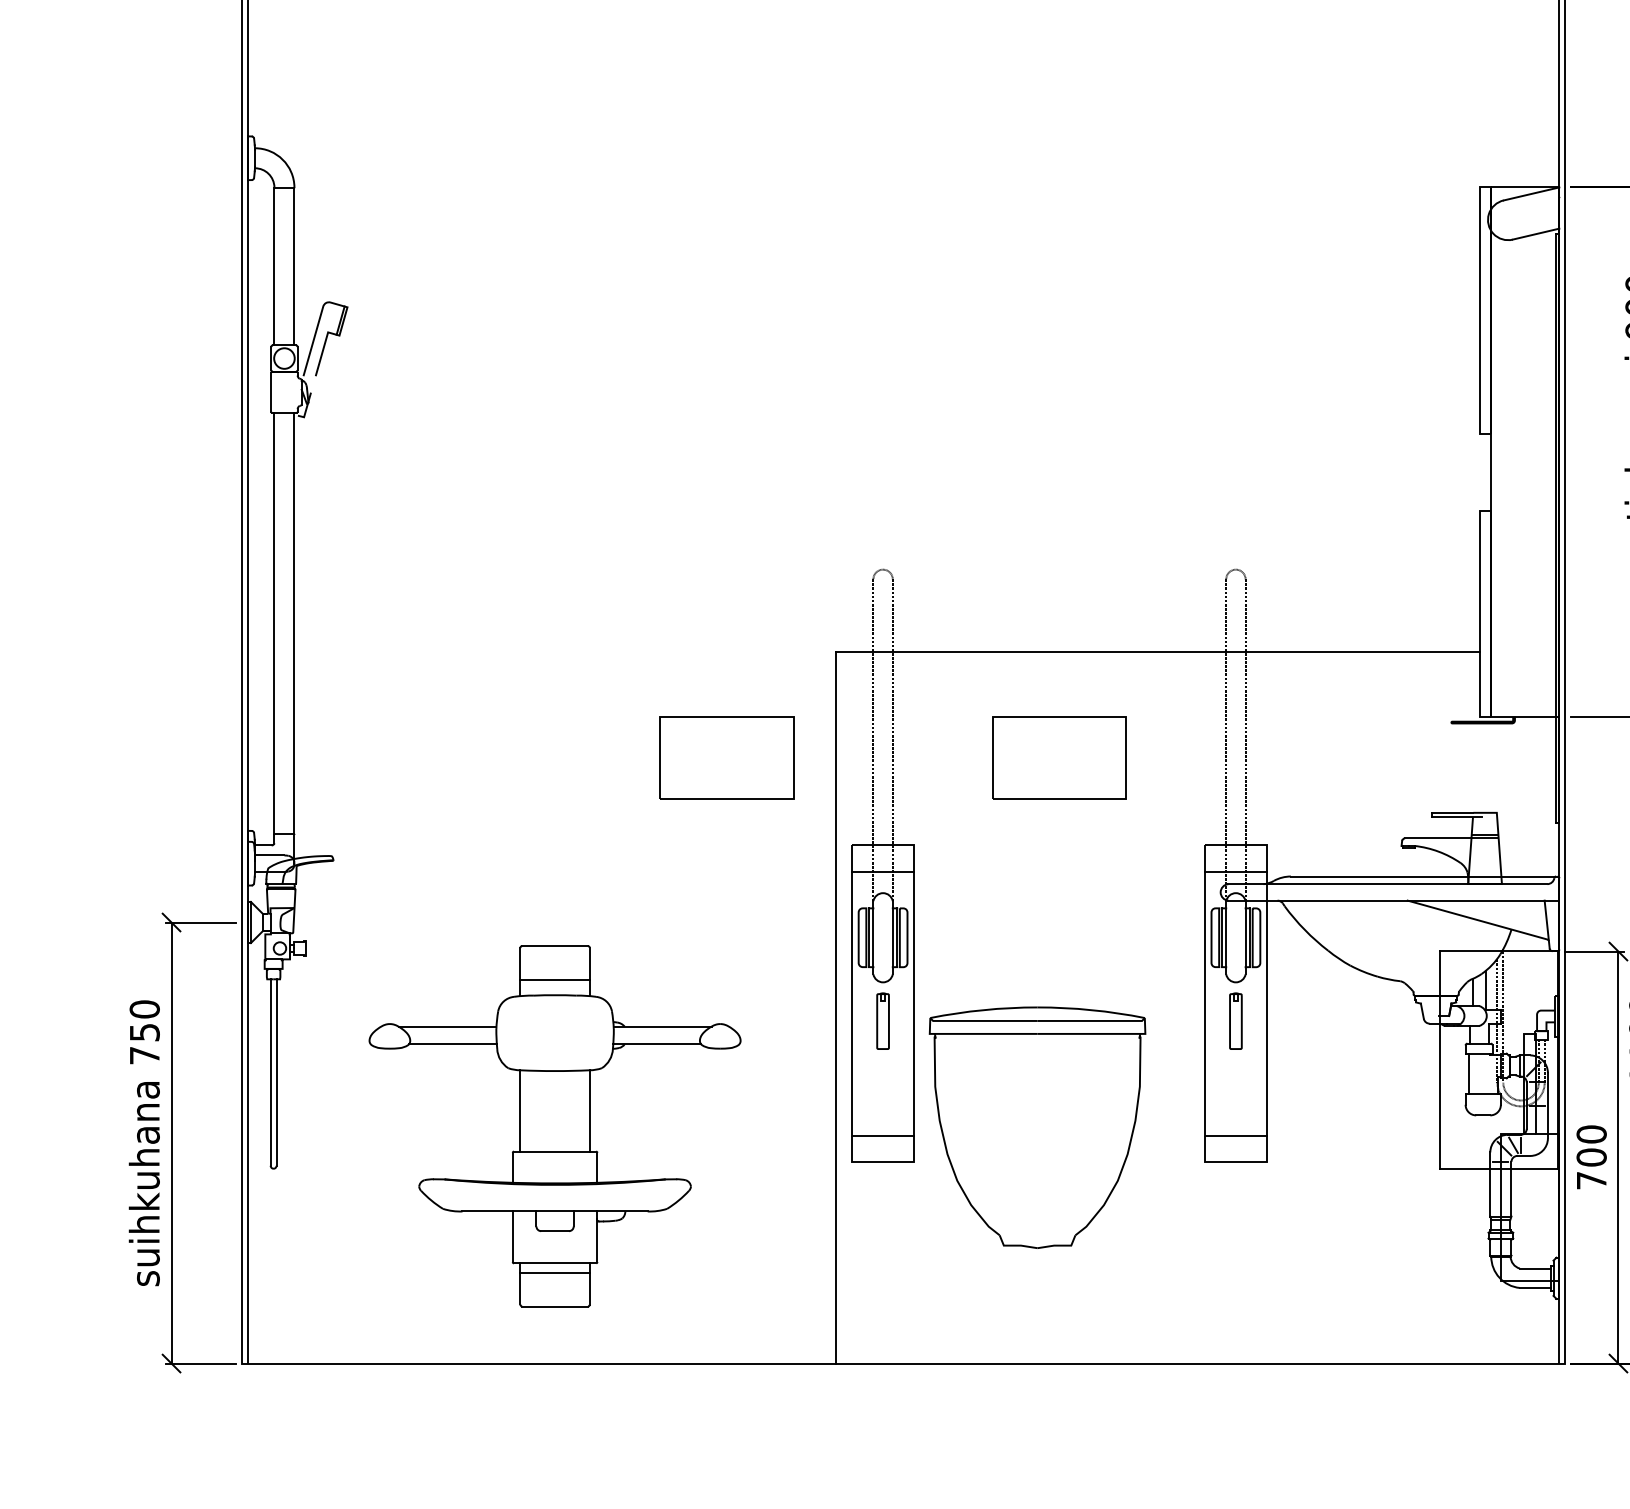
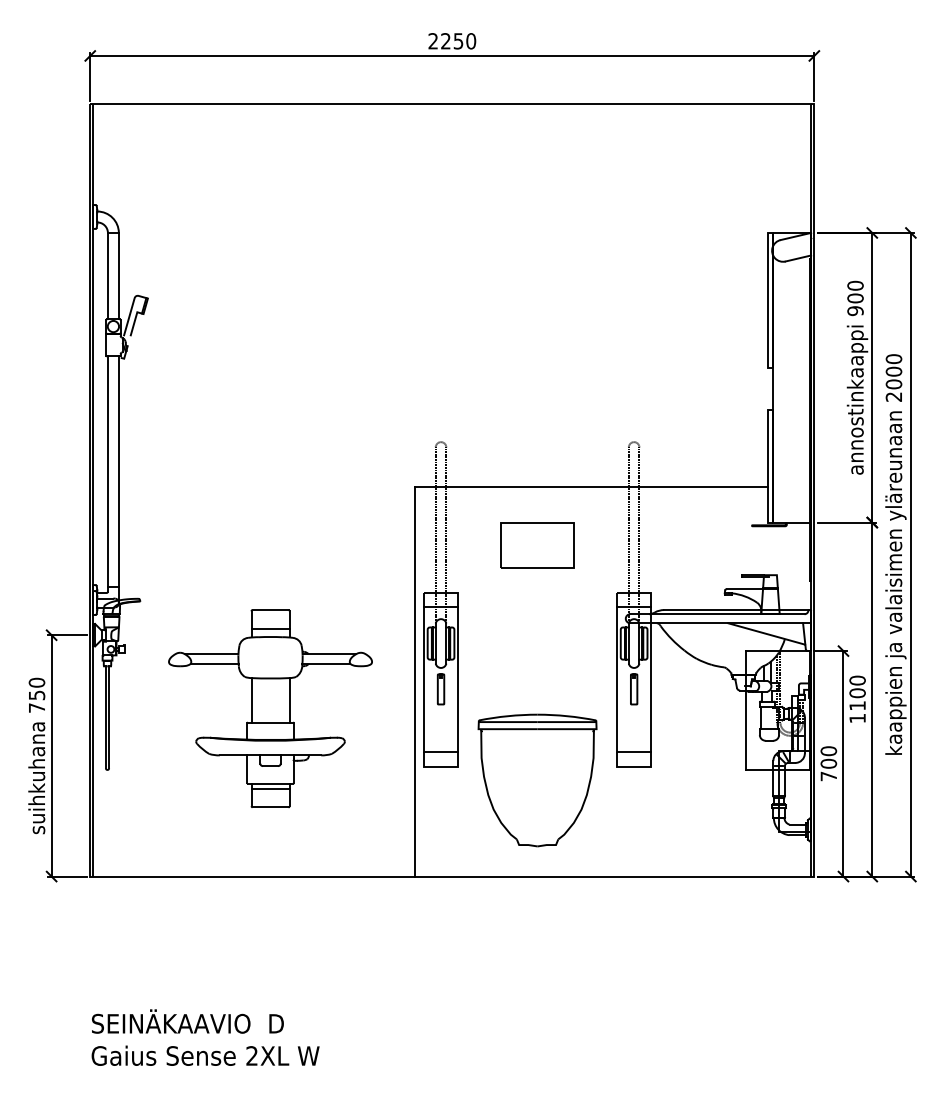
part: (726, 758) -> (355, 545), removed
part: (555, 1125) -> (270, 708), moved
part: (1037, 1127) -> (537, 780), moved

